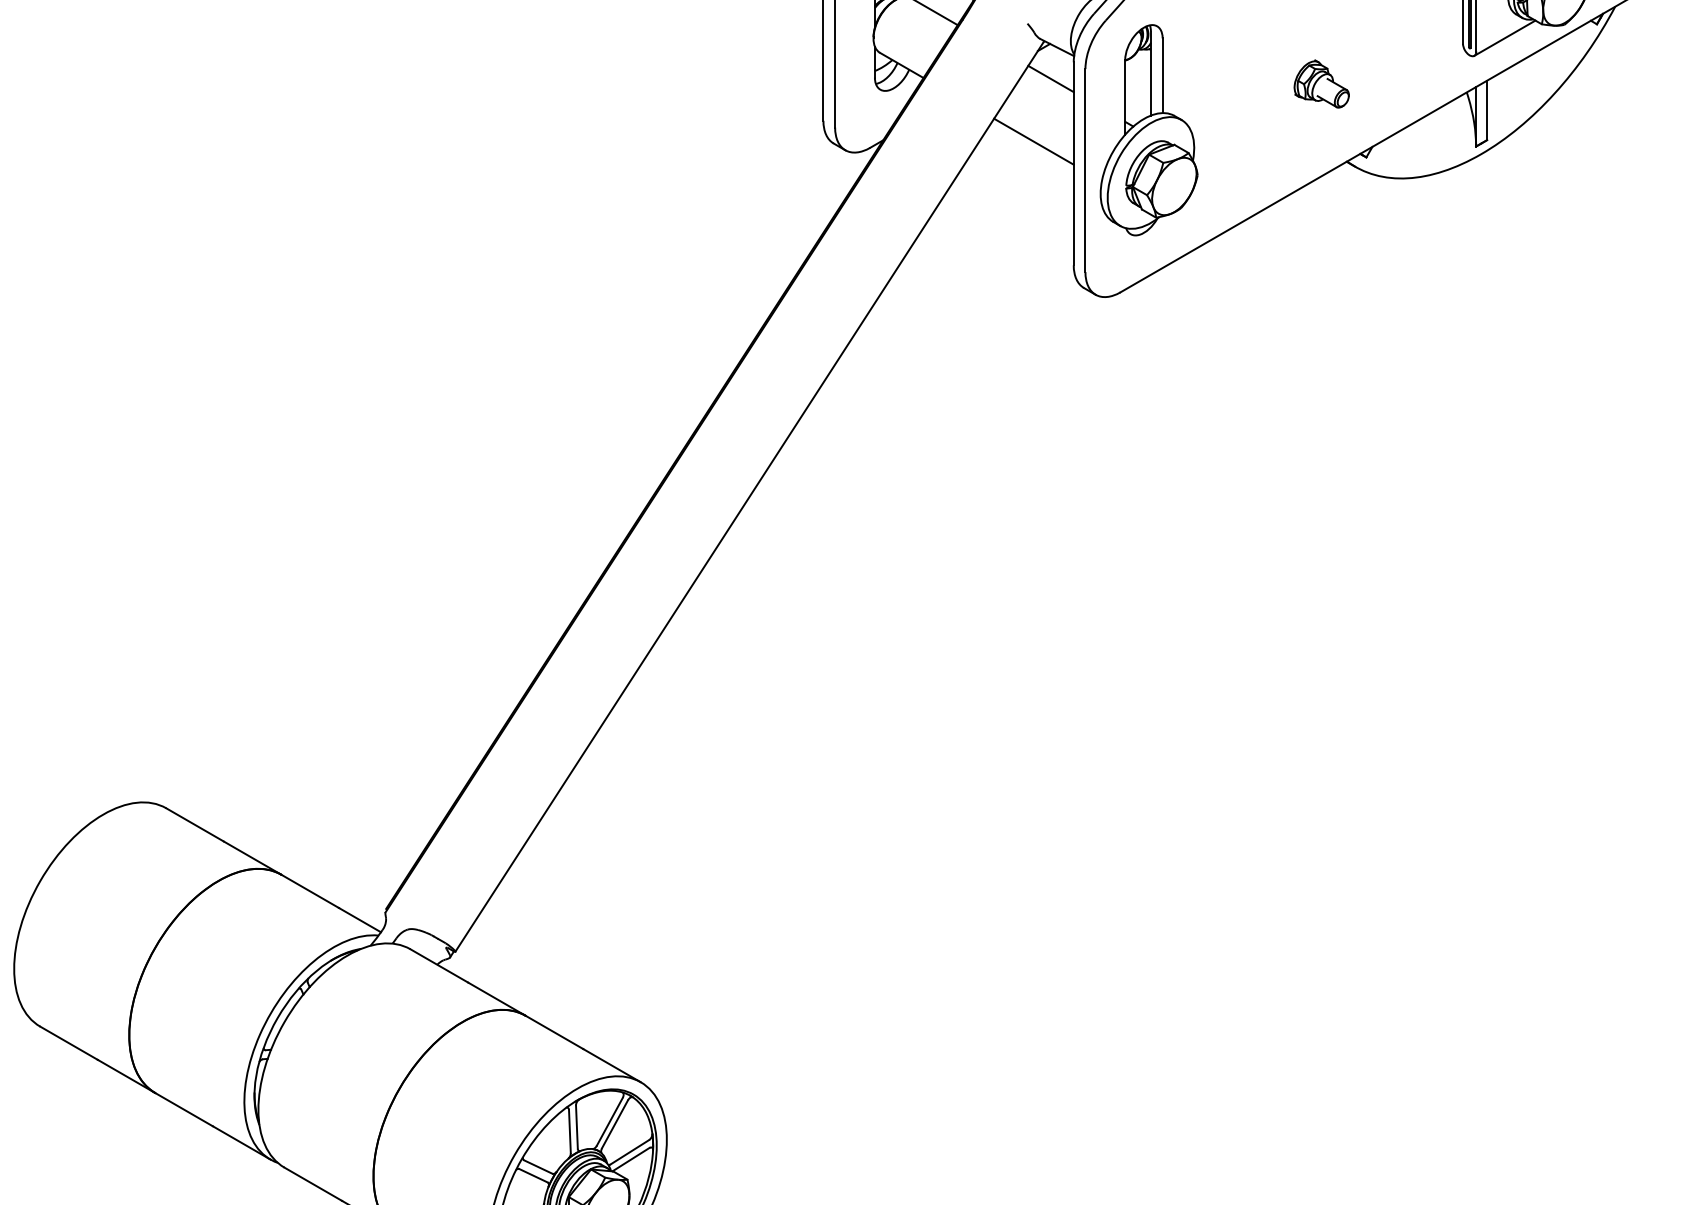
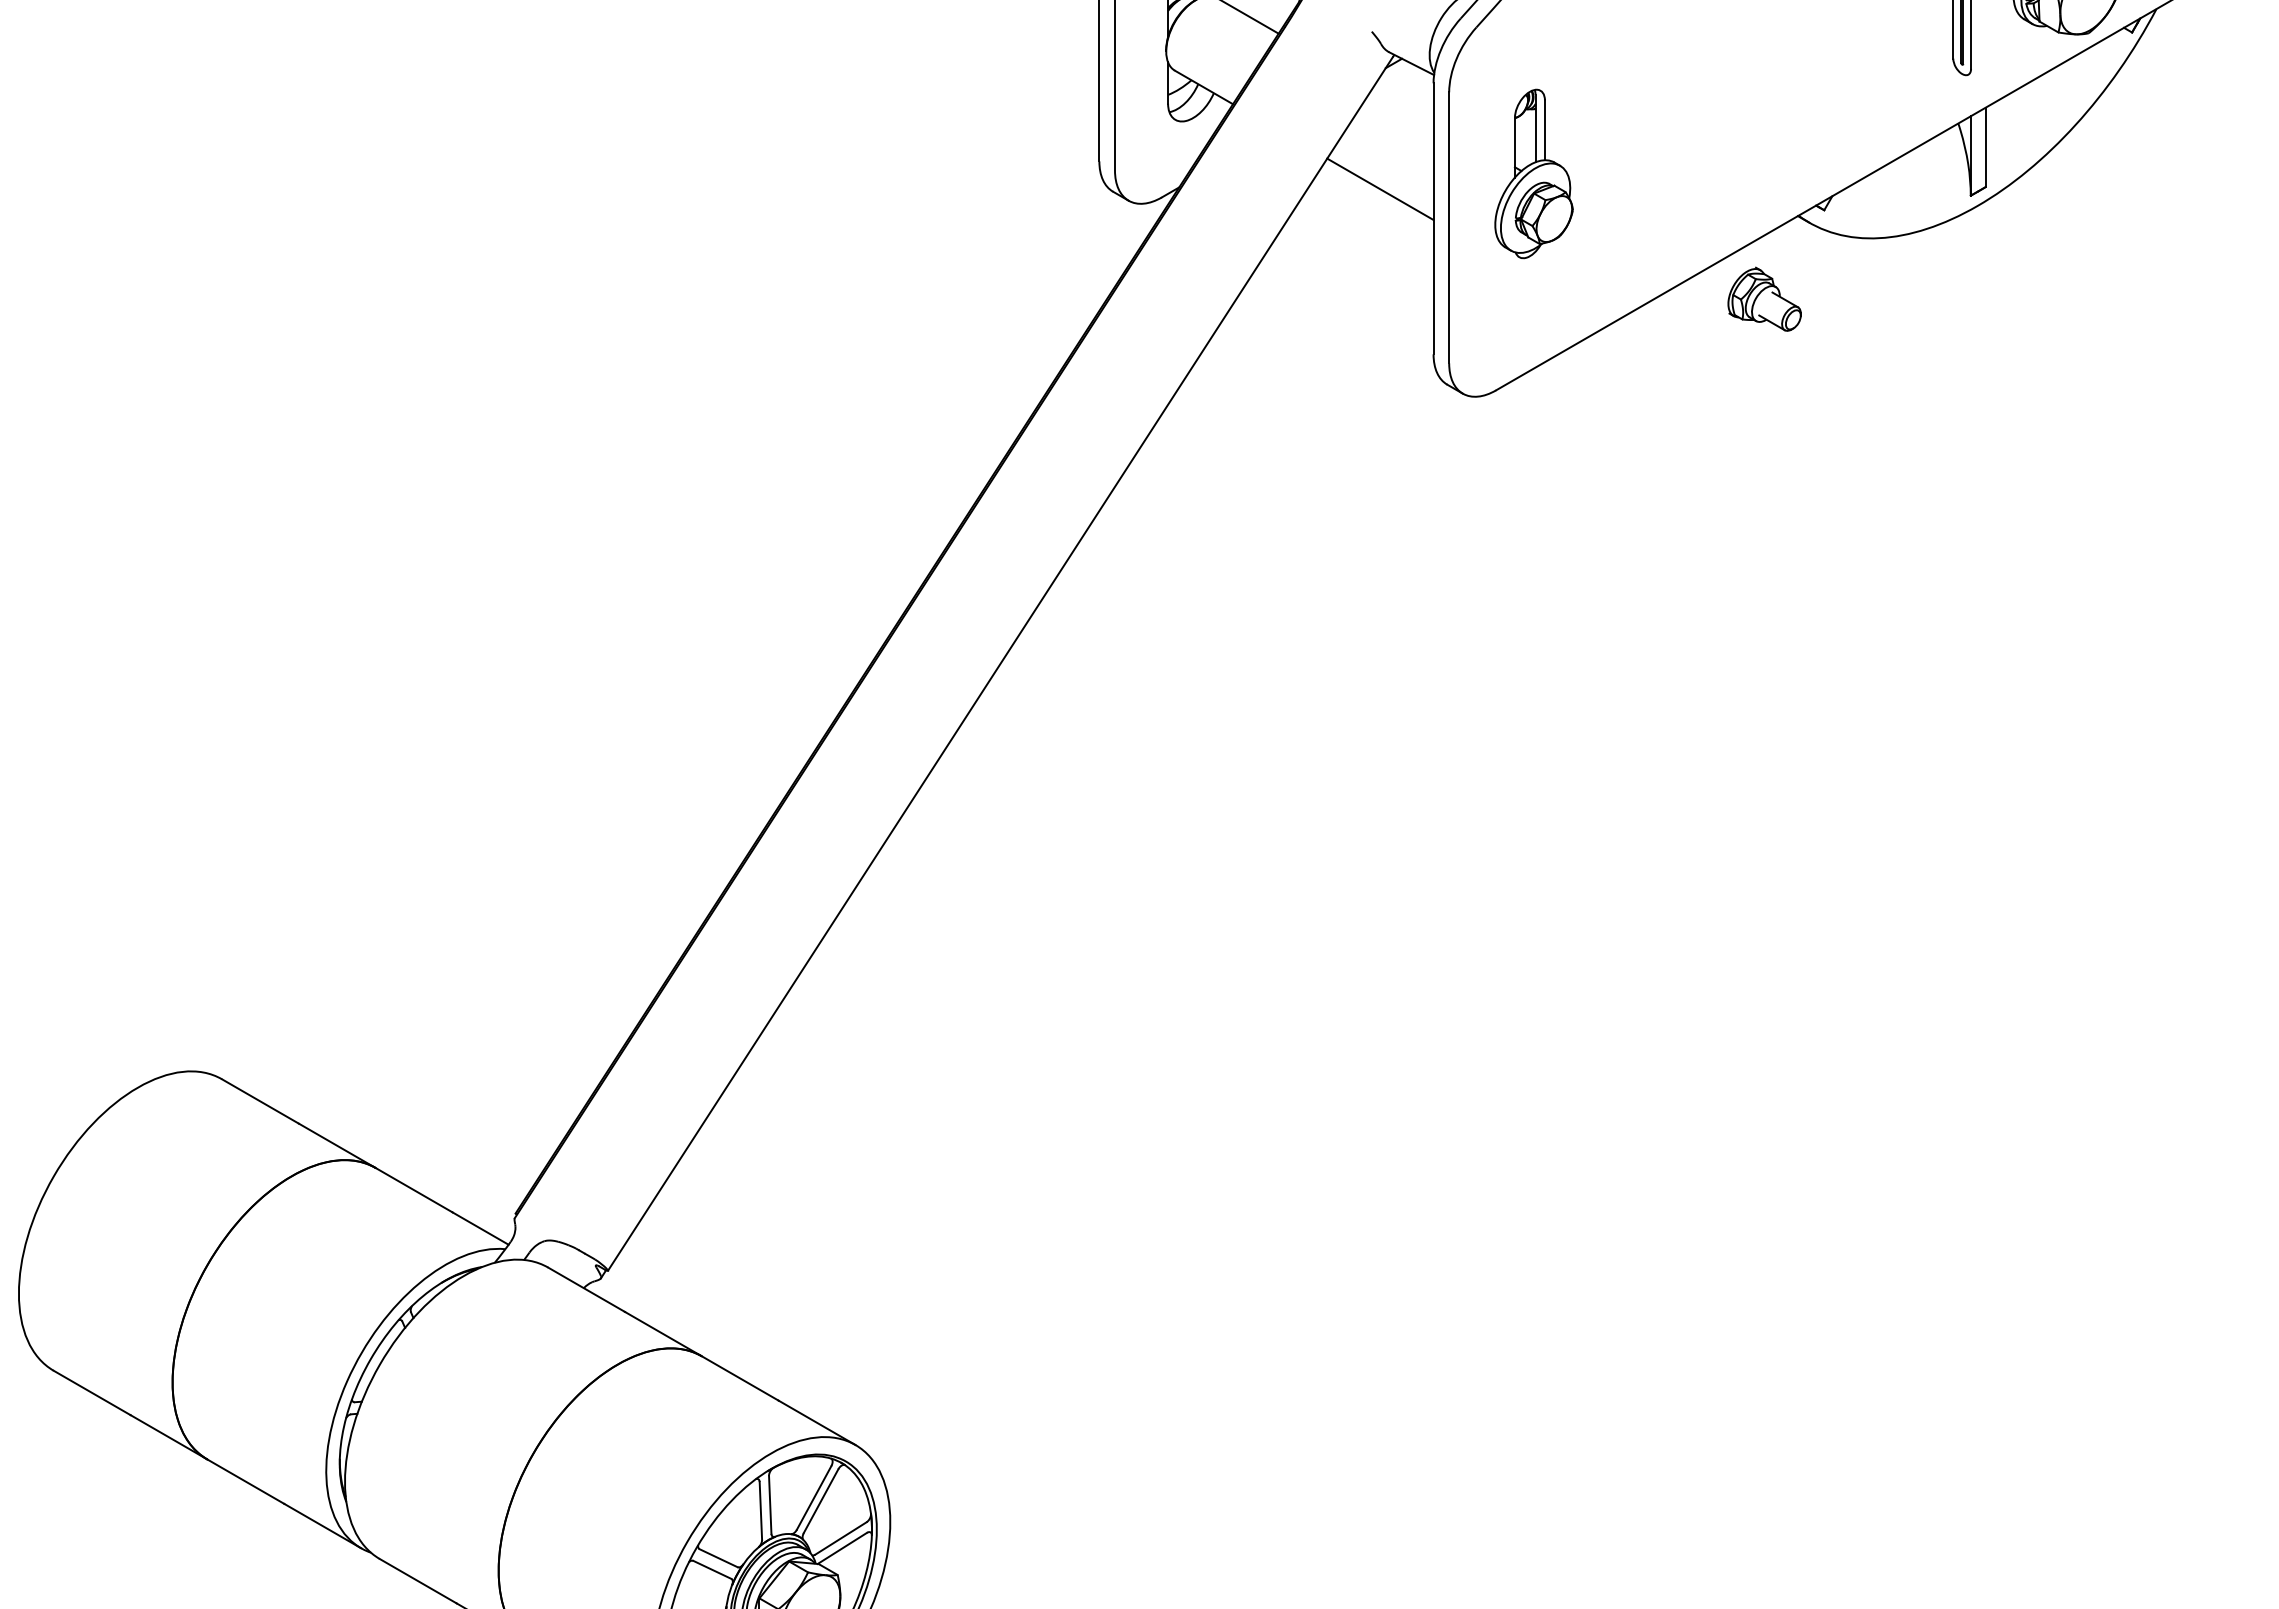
line: (1504, 37) -> (2008, 50), removed
line: (1050, 78) -> (1402, 105), removed
part: (1321, 83) -> (1764, 298), moved
part: (1148, 129) -> (1533, 173), size x0.6

